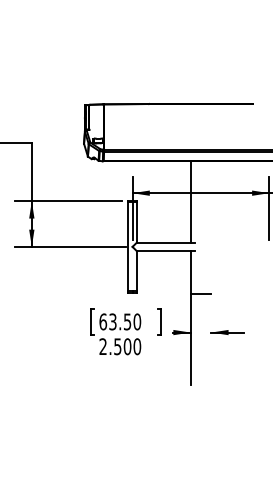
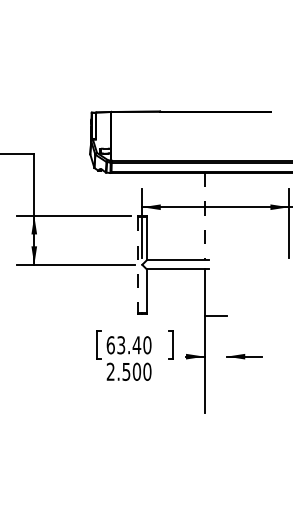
line: (190, 202) -> (204, 217), solid -> dashed
line: (128, 246) -> (137, 264), solid -> dashed
text: (127, 321) -> (136, 344), 63.50 -> 63.40

